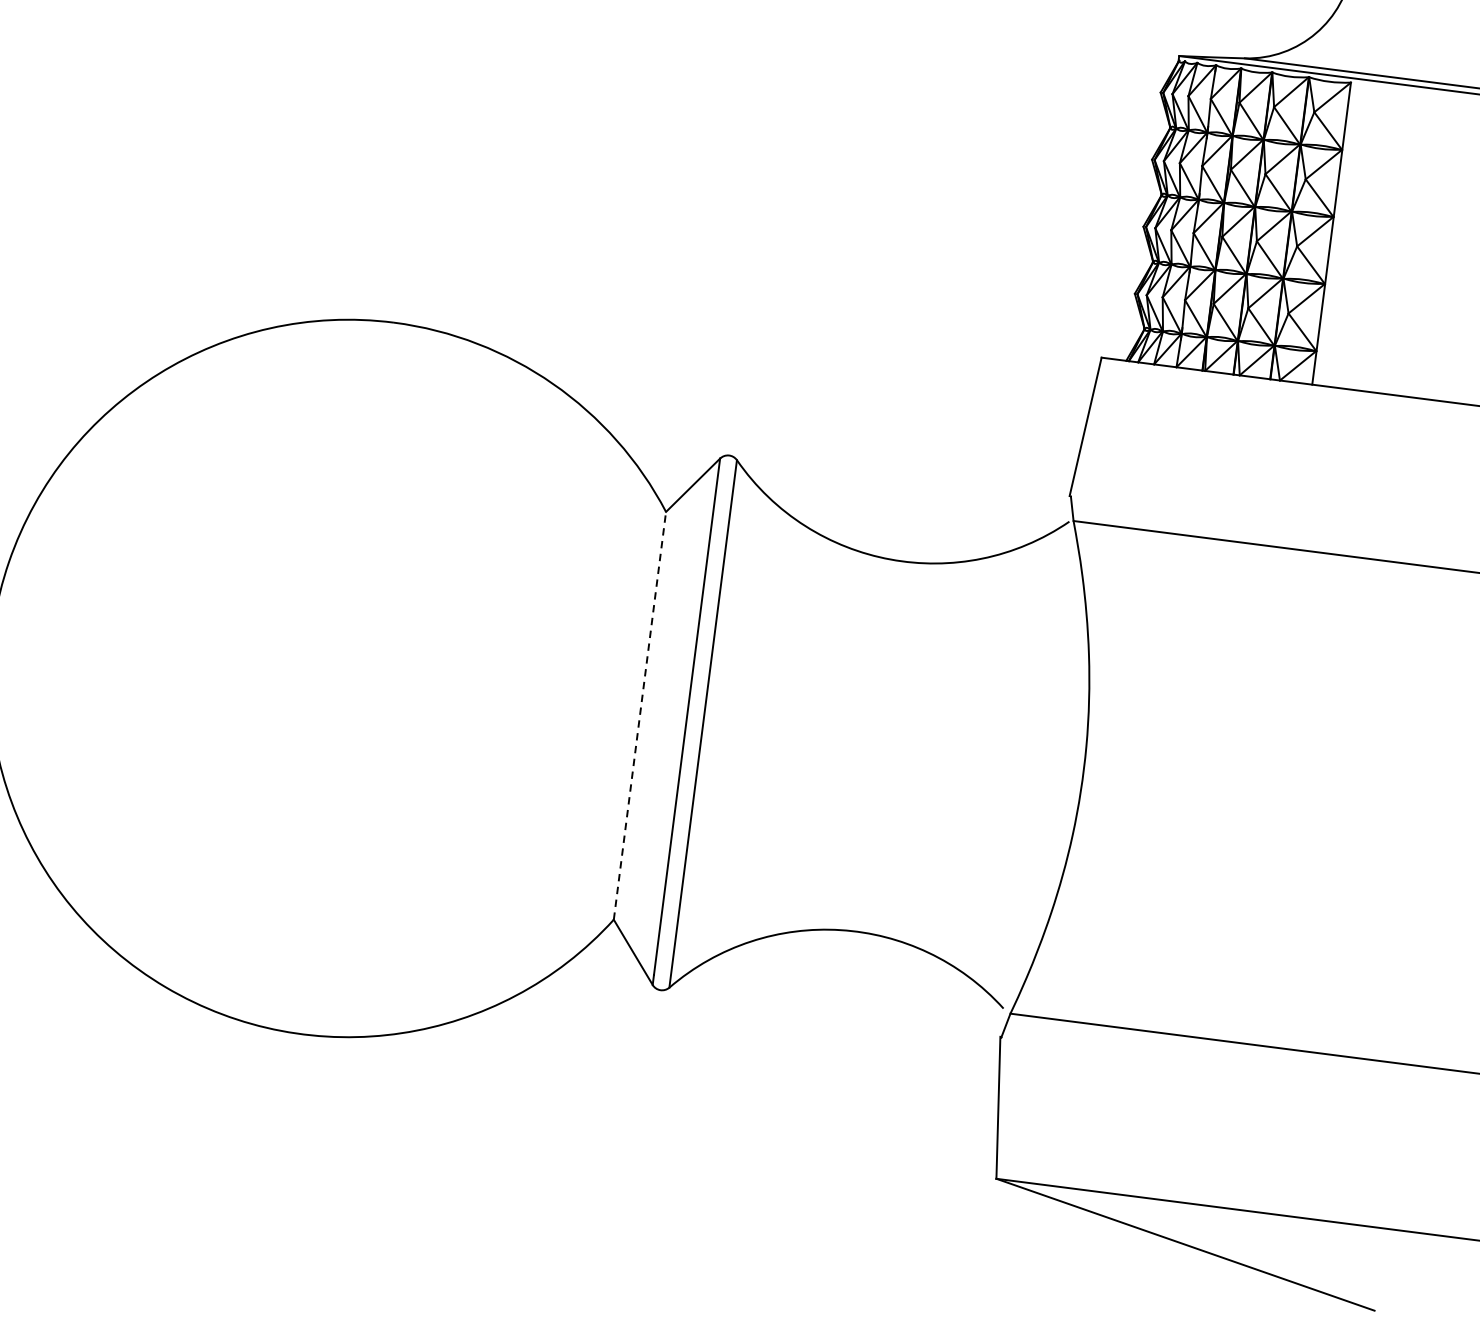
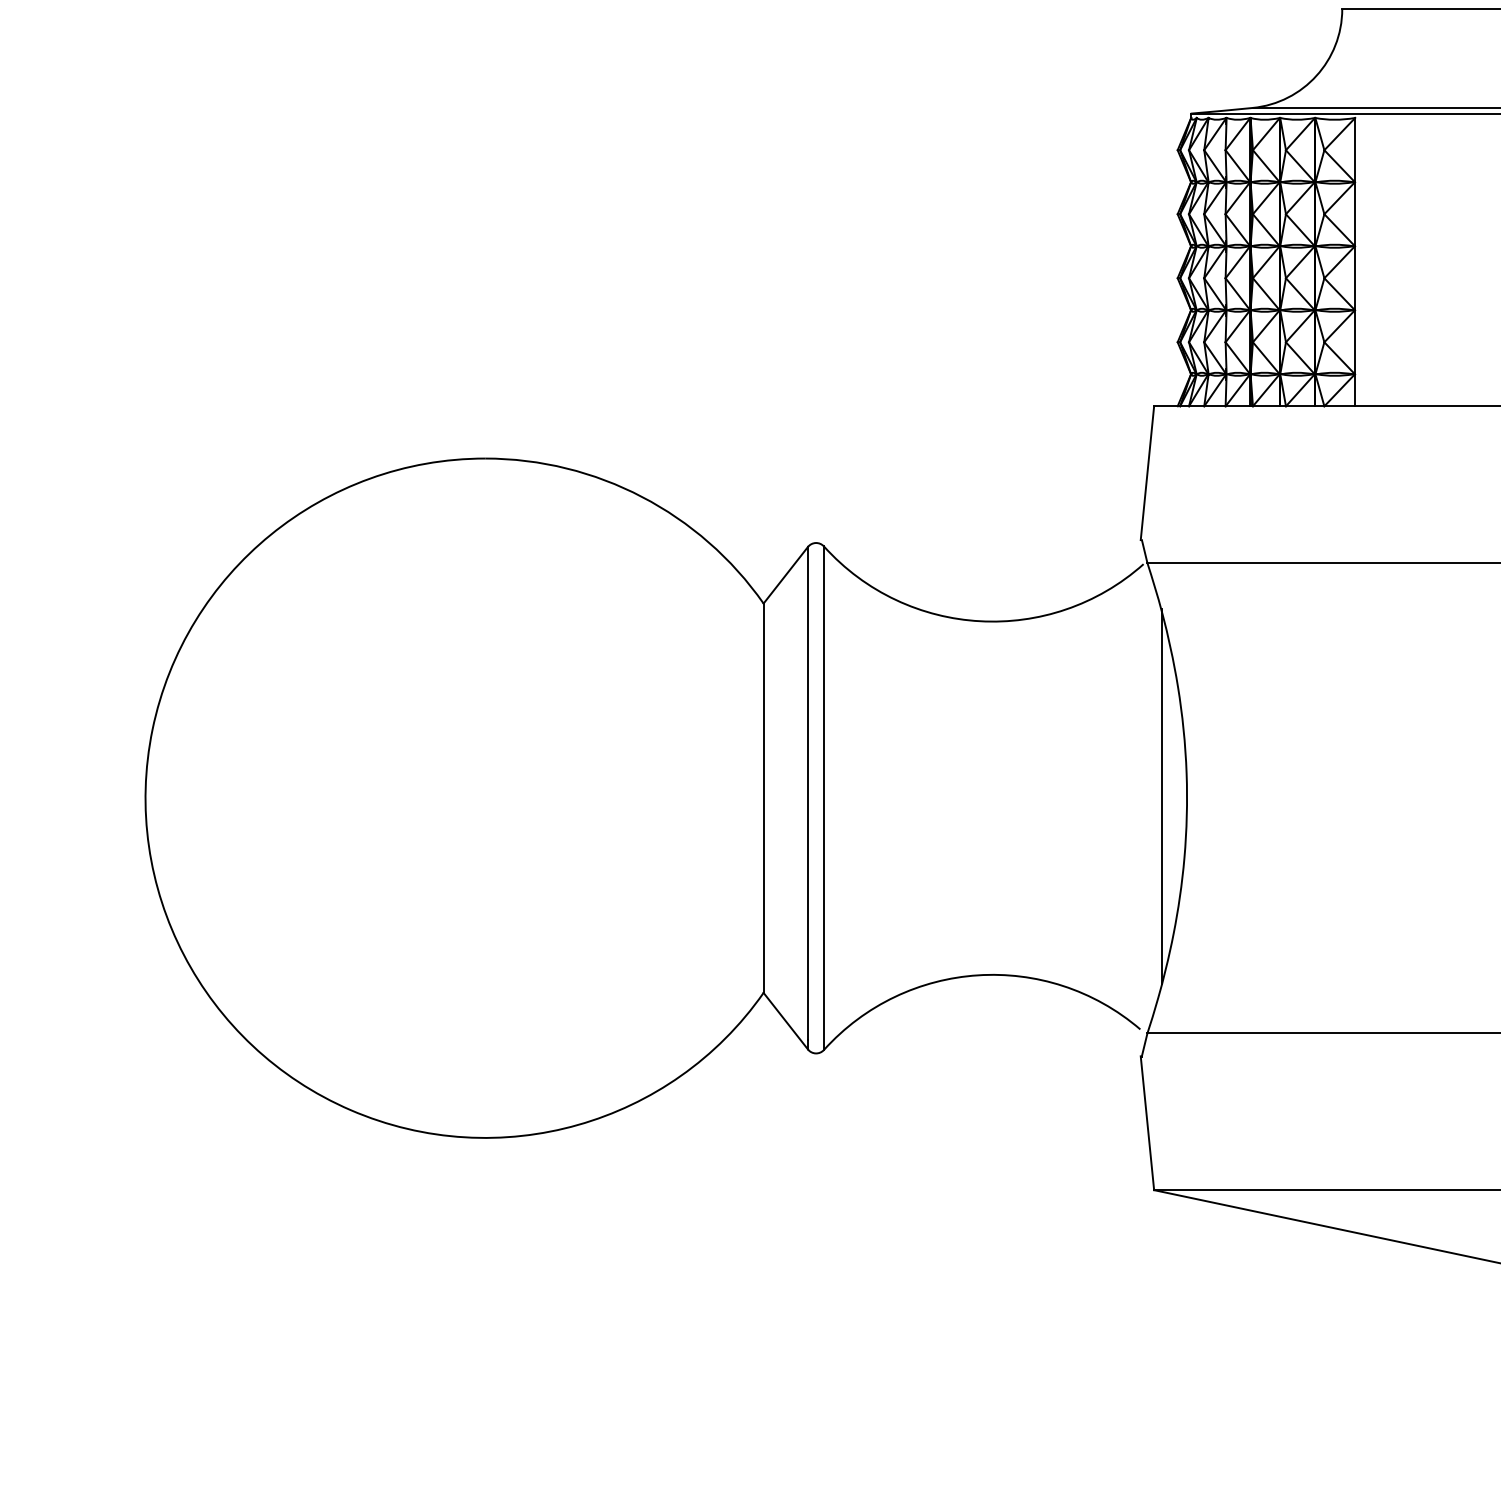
line: (639, 716) -> (763, 798), dashed -> solid
line: (1058, 767) -> (1162, 796), added

